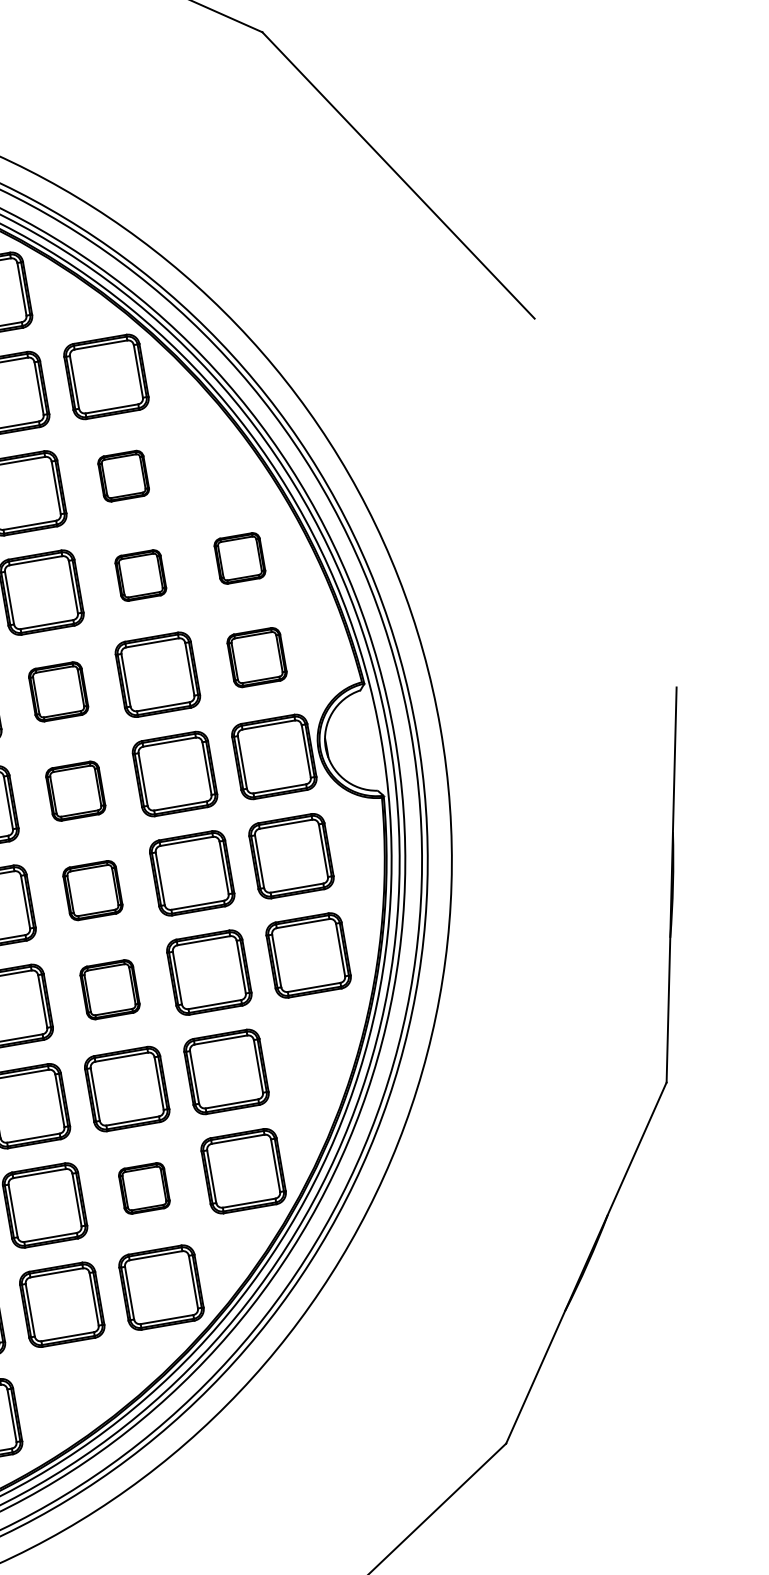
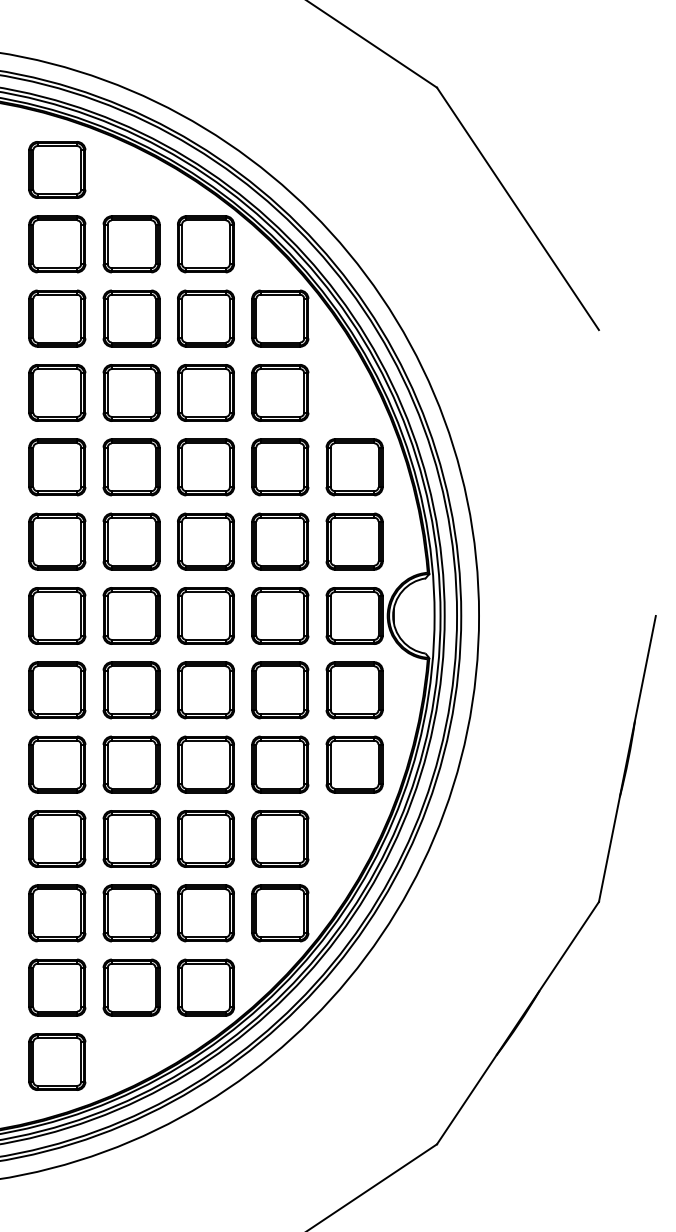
part: (123, 475) -> (280, 392), size x1.67
part: (239, 558) -> (354, 467), size x1.67
part: (141, 575) -> (280, 467), size x1.67
part: (256, 657) -> (354, 541), size x1.43
part: (57, 691) -> (205, 541), size x1.43
part: (75, 790) -> (205, 615), size x1.43
part: (92, 890) -> (205, 690), size x1.43
part: (109, 989) -> (205, 764), size x1.43
part: (143, 1188) -> (205, 913), size x1.67

